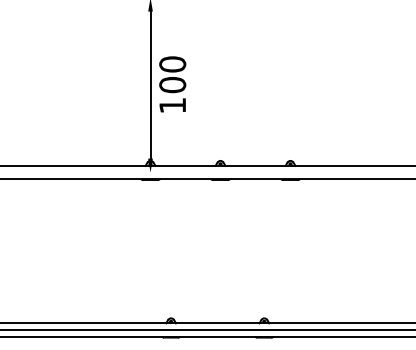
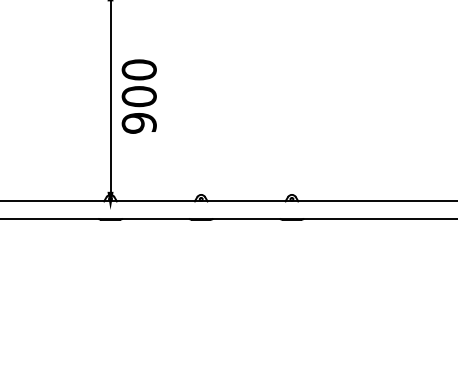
text: (172, 105) -> (138, 123), 100 -> 900

